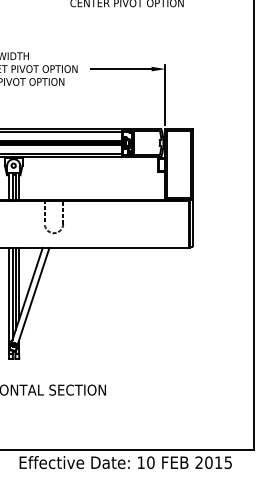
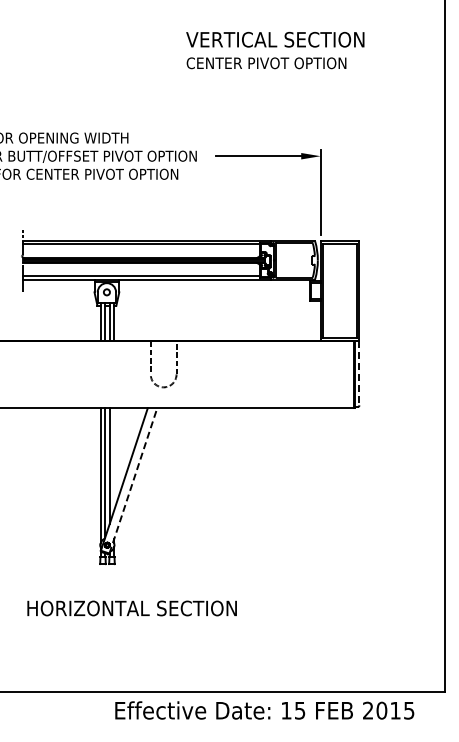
line: (193, 223) -> (359, 373), solid -> dashed
line: (19, 284) -> (114, 459), removed
line: (32, 299) -> (133, 480), solid -> dashed
text: (150, 462) -> (299, 710), 10 -> 15

